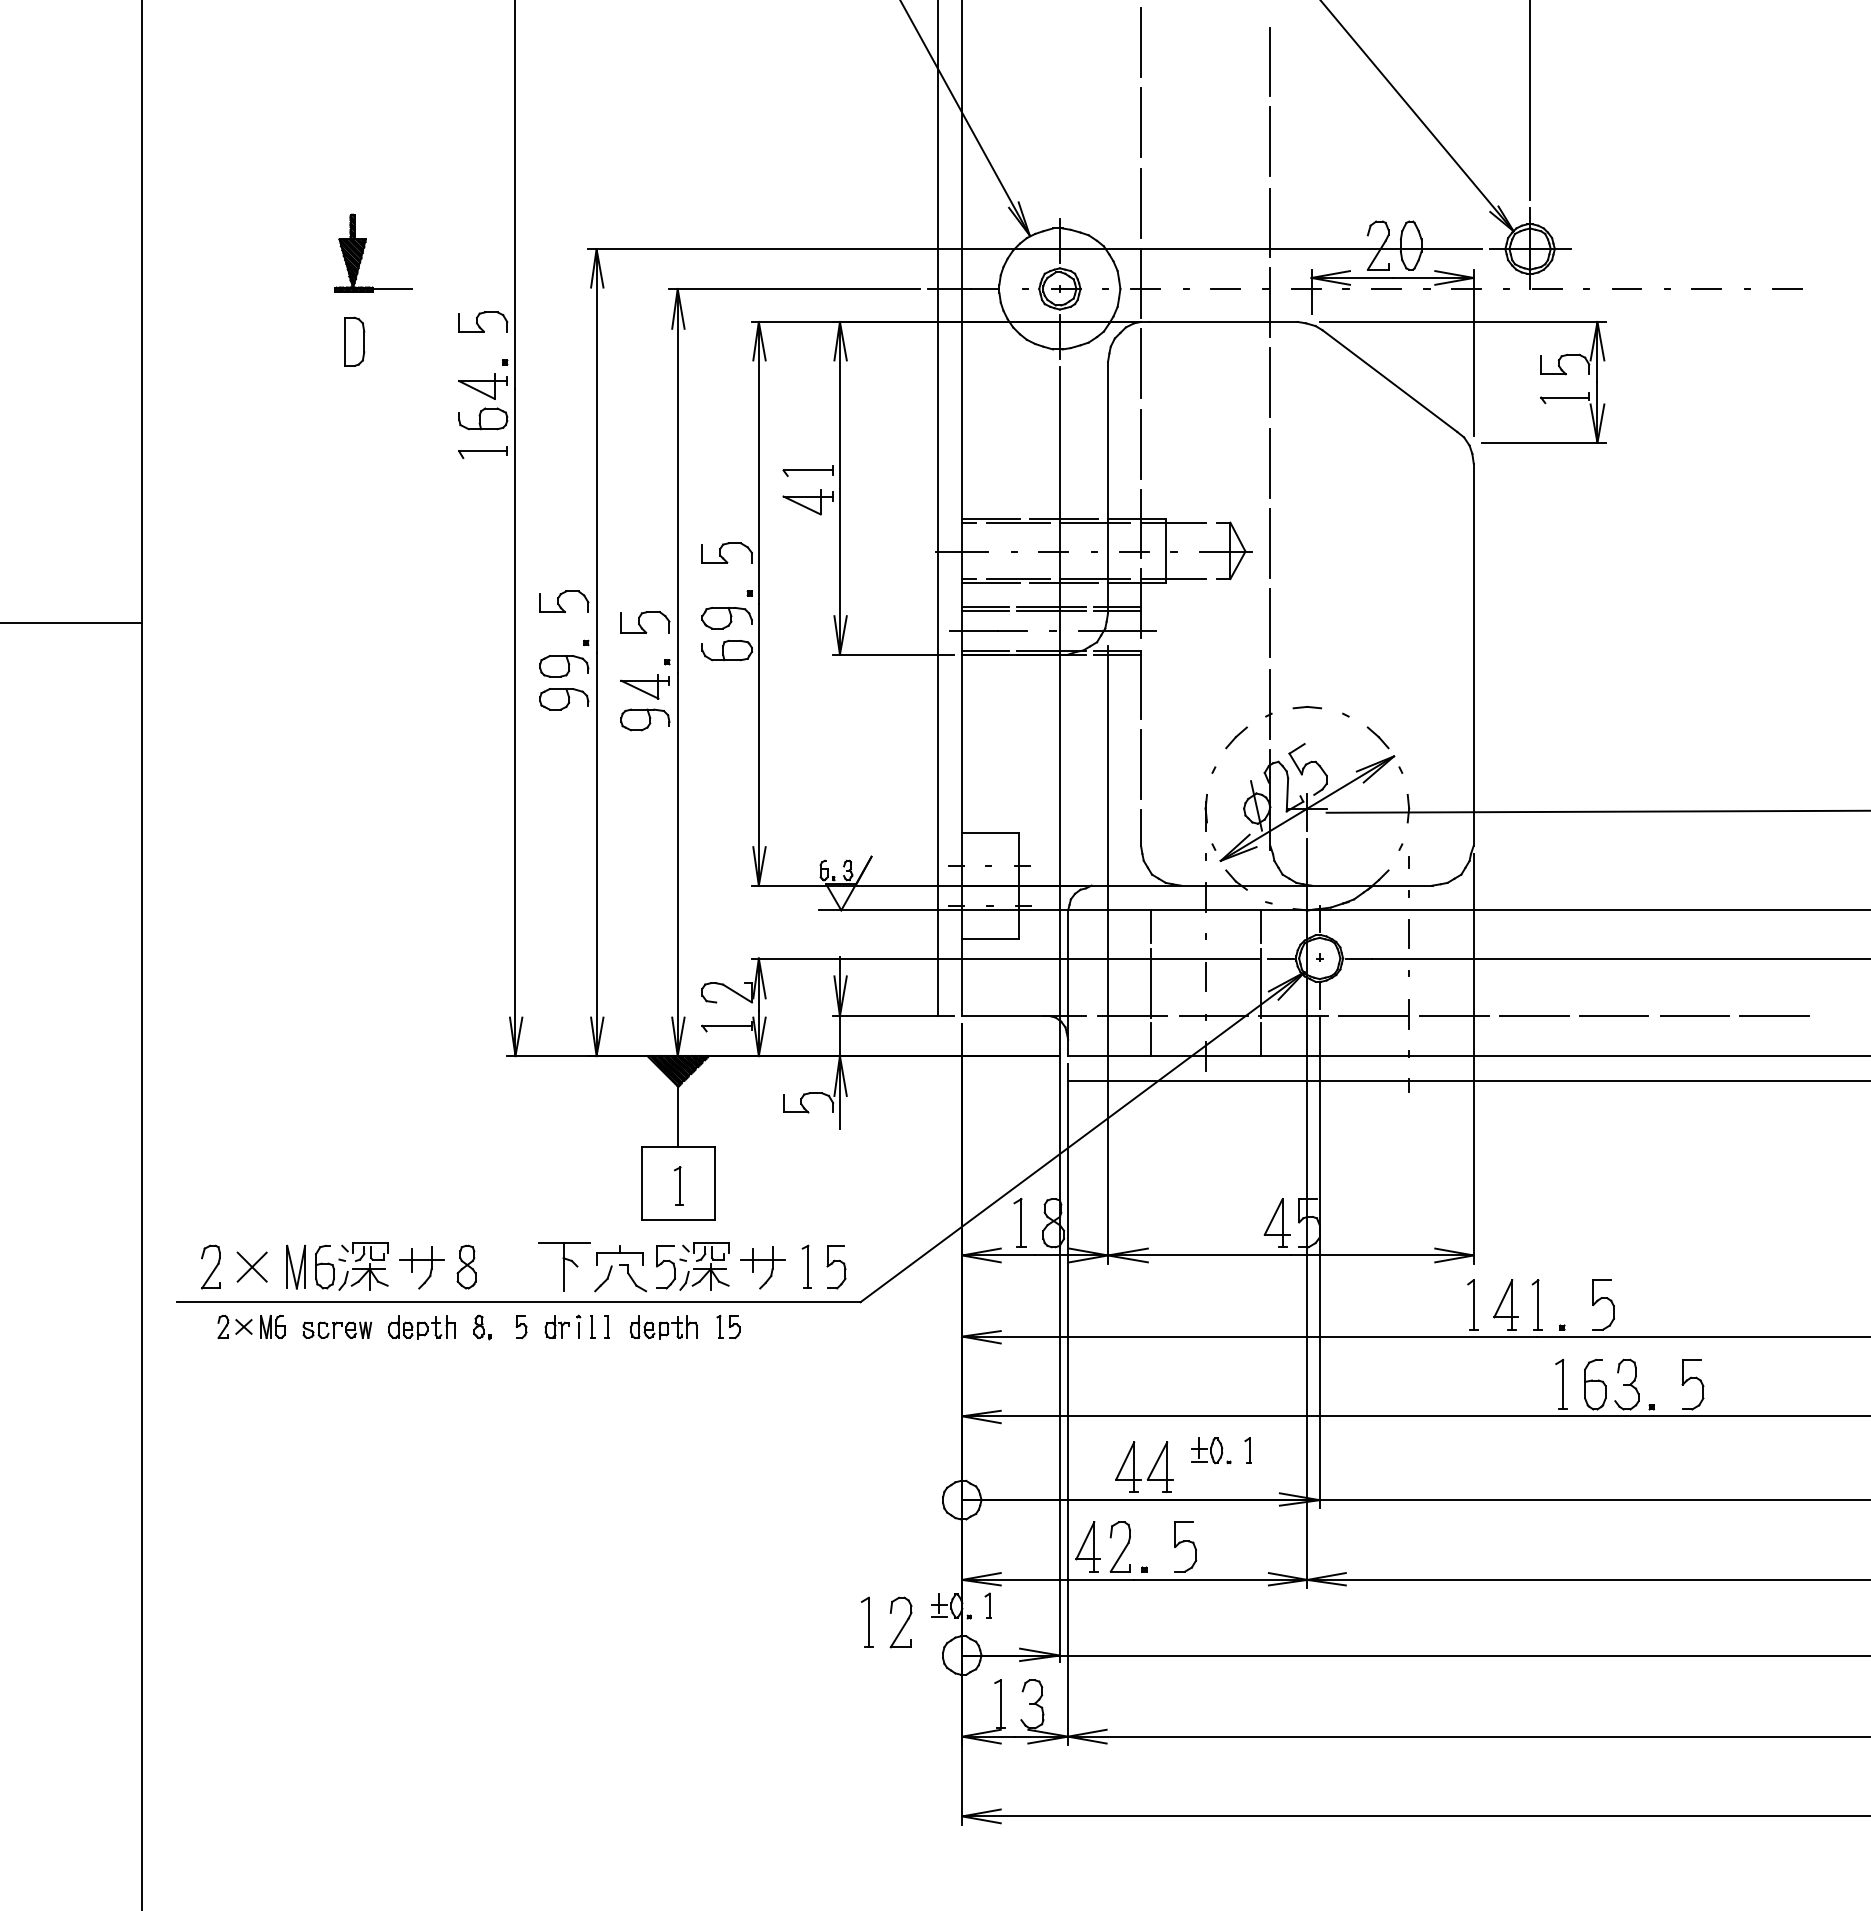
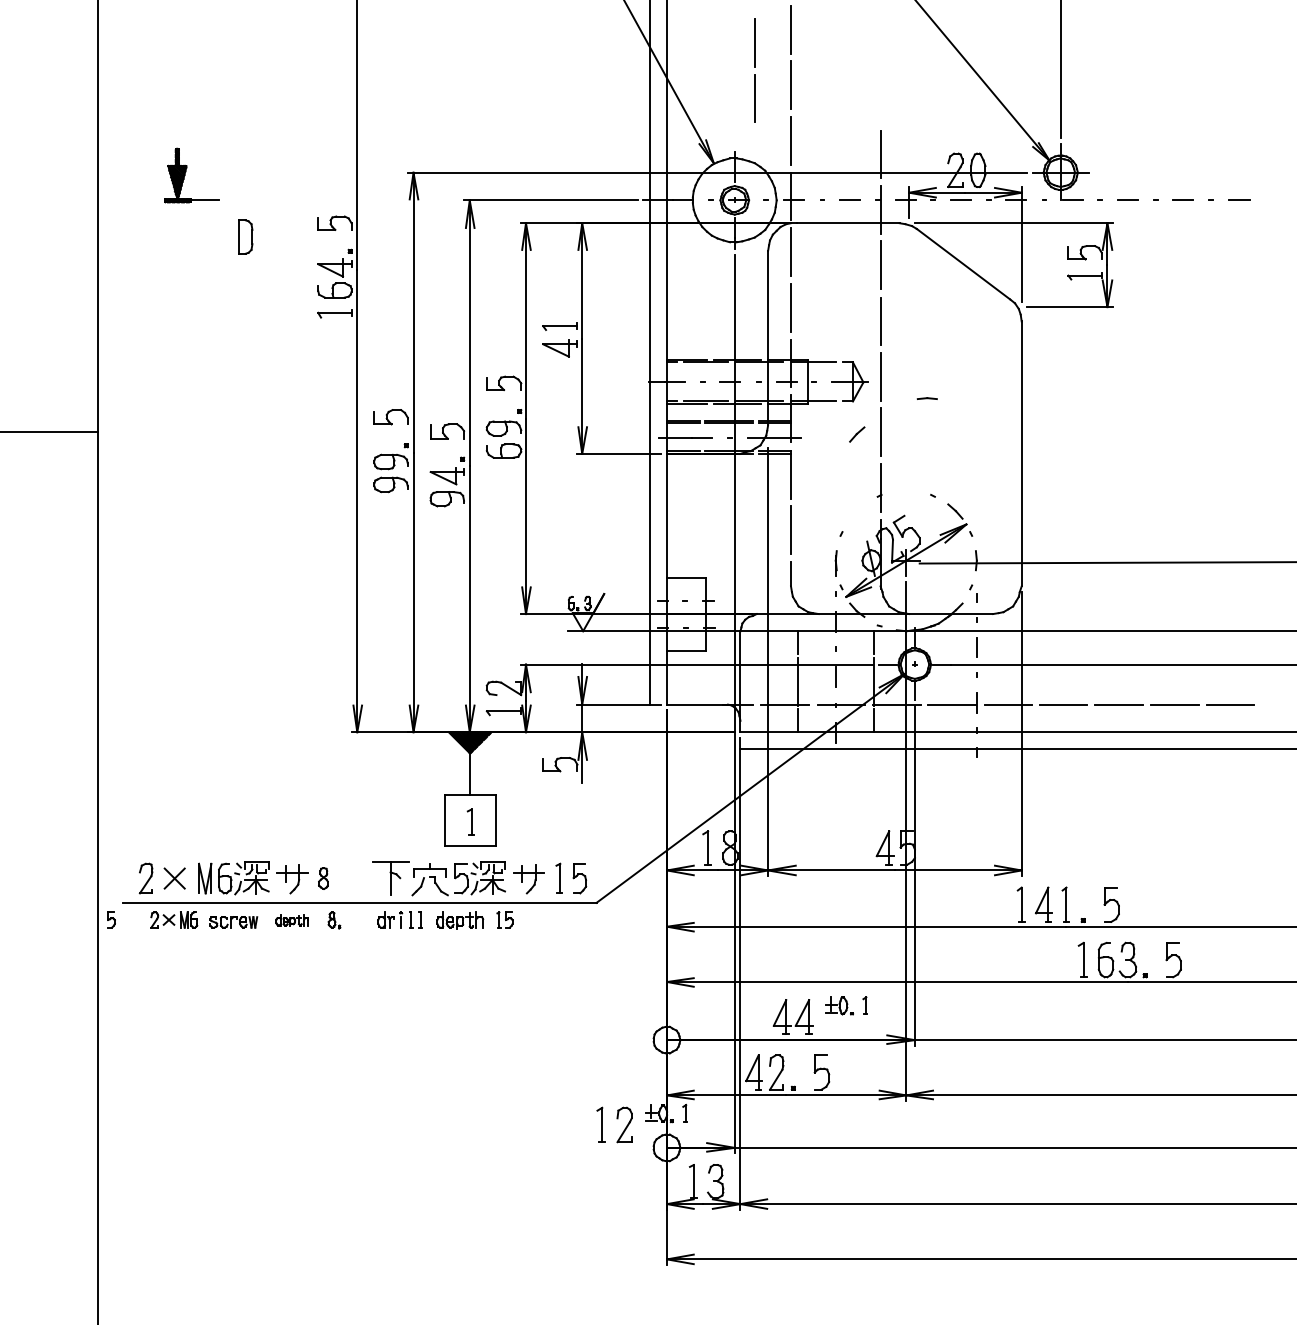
line: (1270, 97) -> (754, 67), moved
part: (373, 253) -> (191, 175), moved
line: (1306, 707) -> (926, 398), moved
line: (1236, 737) -> (857, 434), moved
part: (466, 1267) -> (323, 878), size x0.7
part: (521, 1326) -> (111, 919), moved
part: (420, 1327) -> (291, 920), size x0.7

